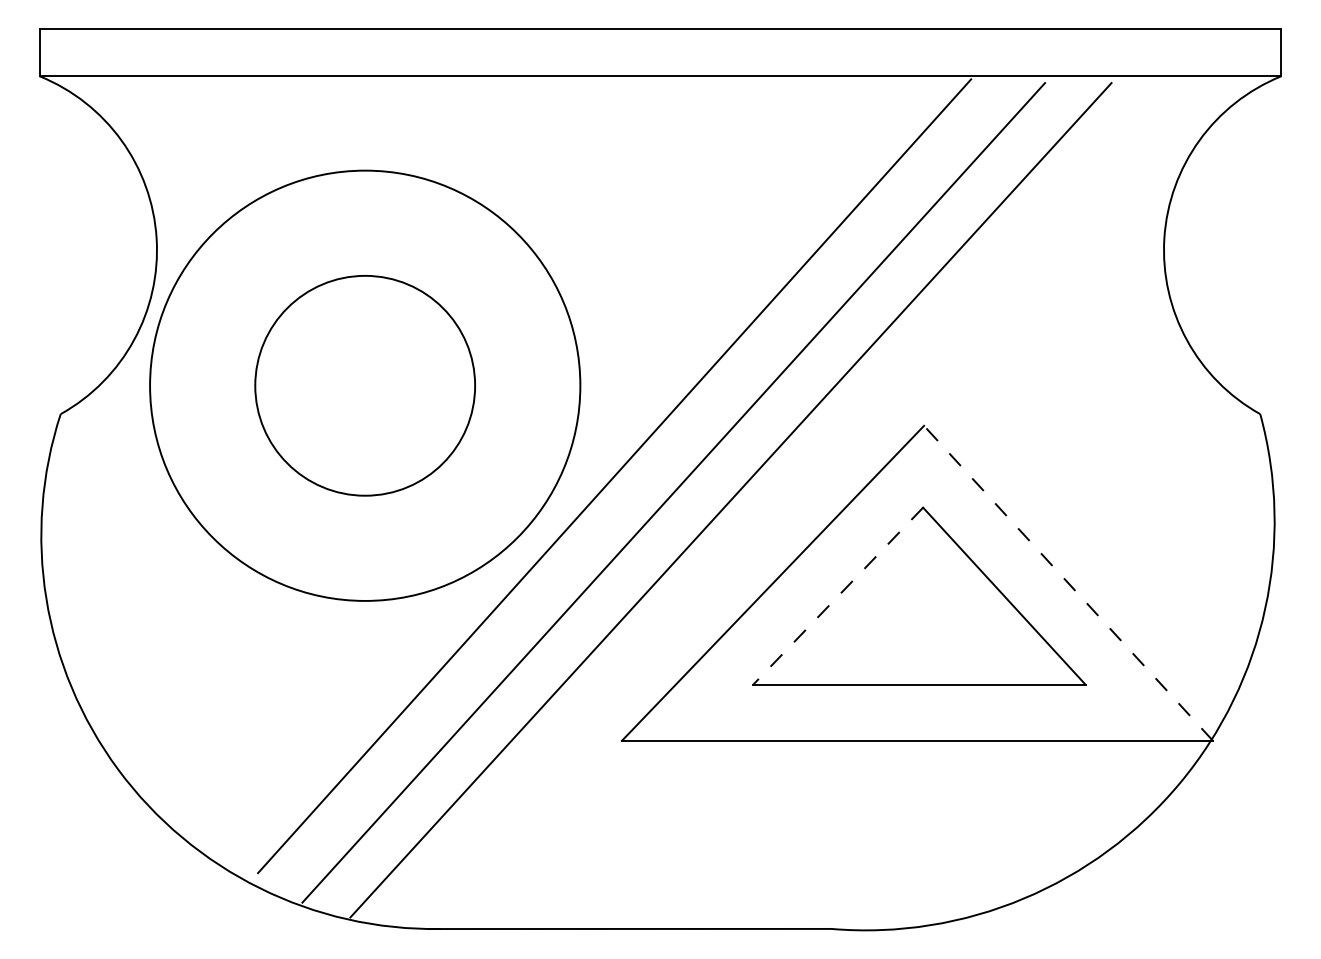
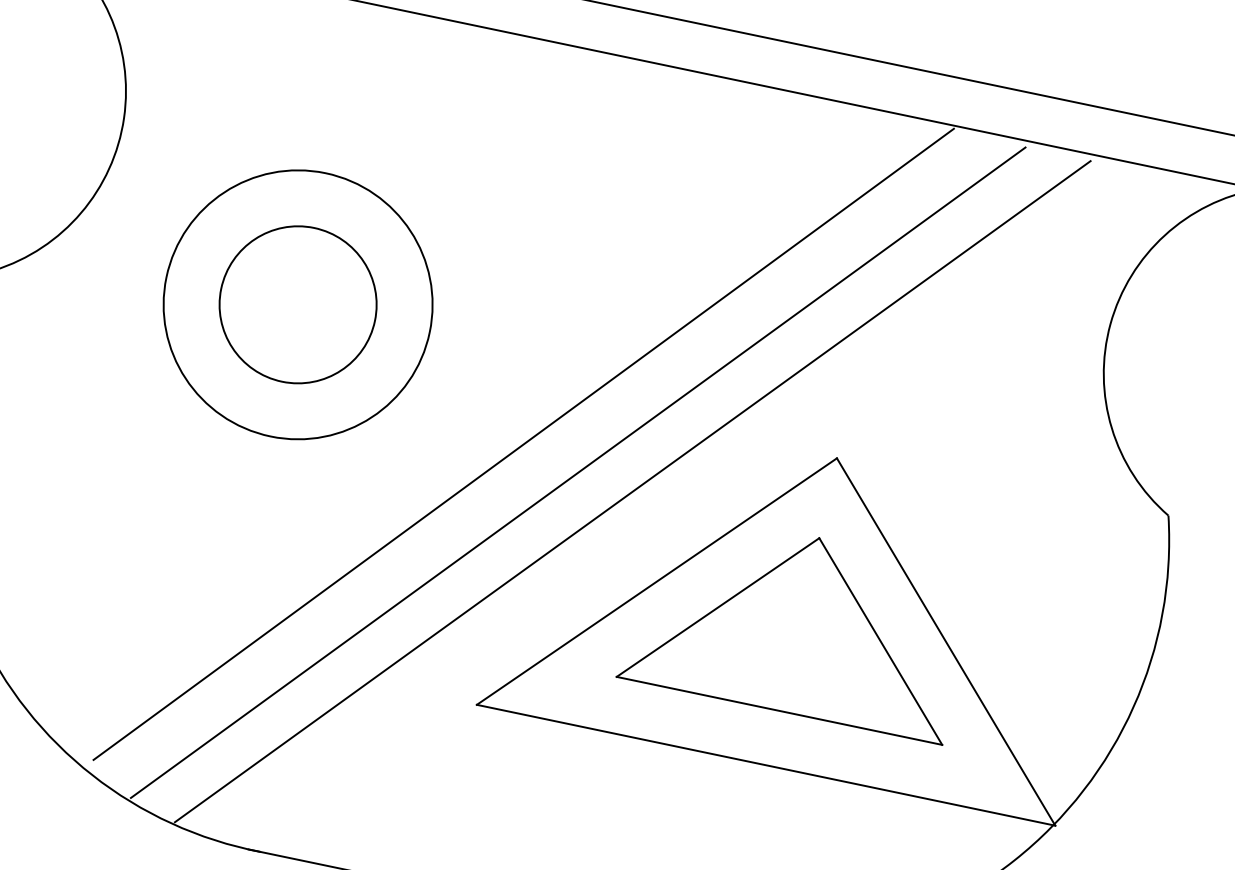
circle: (364, 385) -> (297, 304), size x0.62
circle: (364, 385) -> (297, 304), size x0.71
line: (1068, 583) -> (946, 642), dashed -> solid
line: (838, 596) -> (718, 607), dashed -> solid

